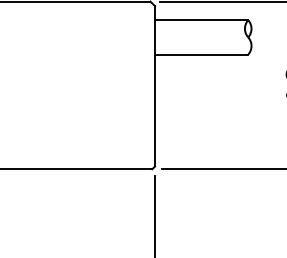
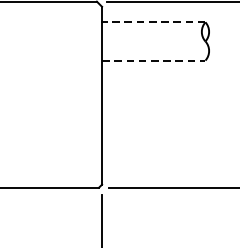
line: (201, 20) -> (153, 22), solid -> dashed
line: (201, 54) -> (153, 60), solid -> dashed

